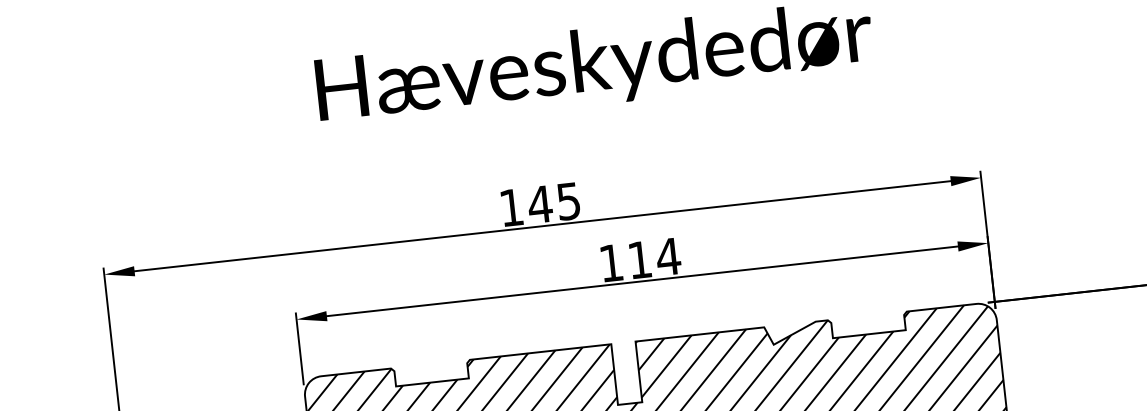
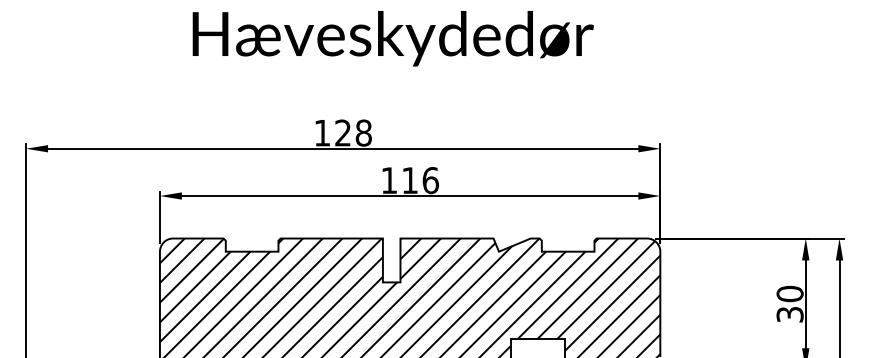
text: (553, 202) -> (352, 132), 145 -> 128
text: (668, 256) -> (430, 180), 114 -> 116

